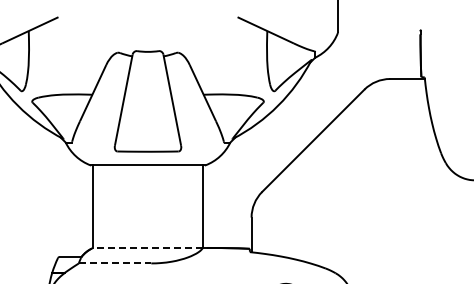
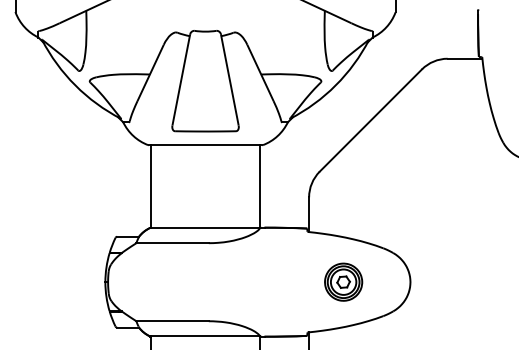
line: (147, 247) -> (205, 227), dashed -> solid
line: (115, 263) -> (173, 243), dashed -> solid

